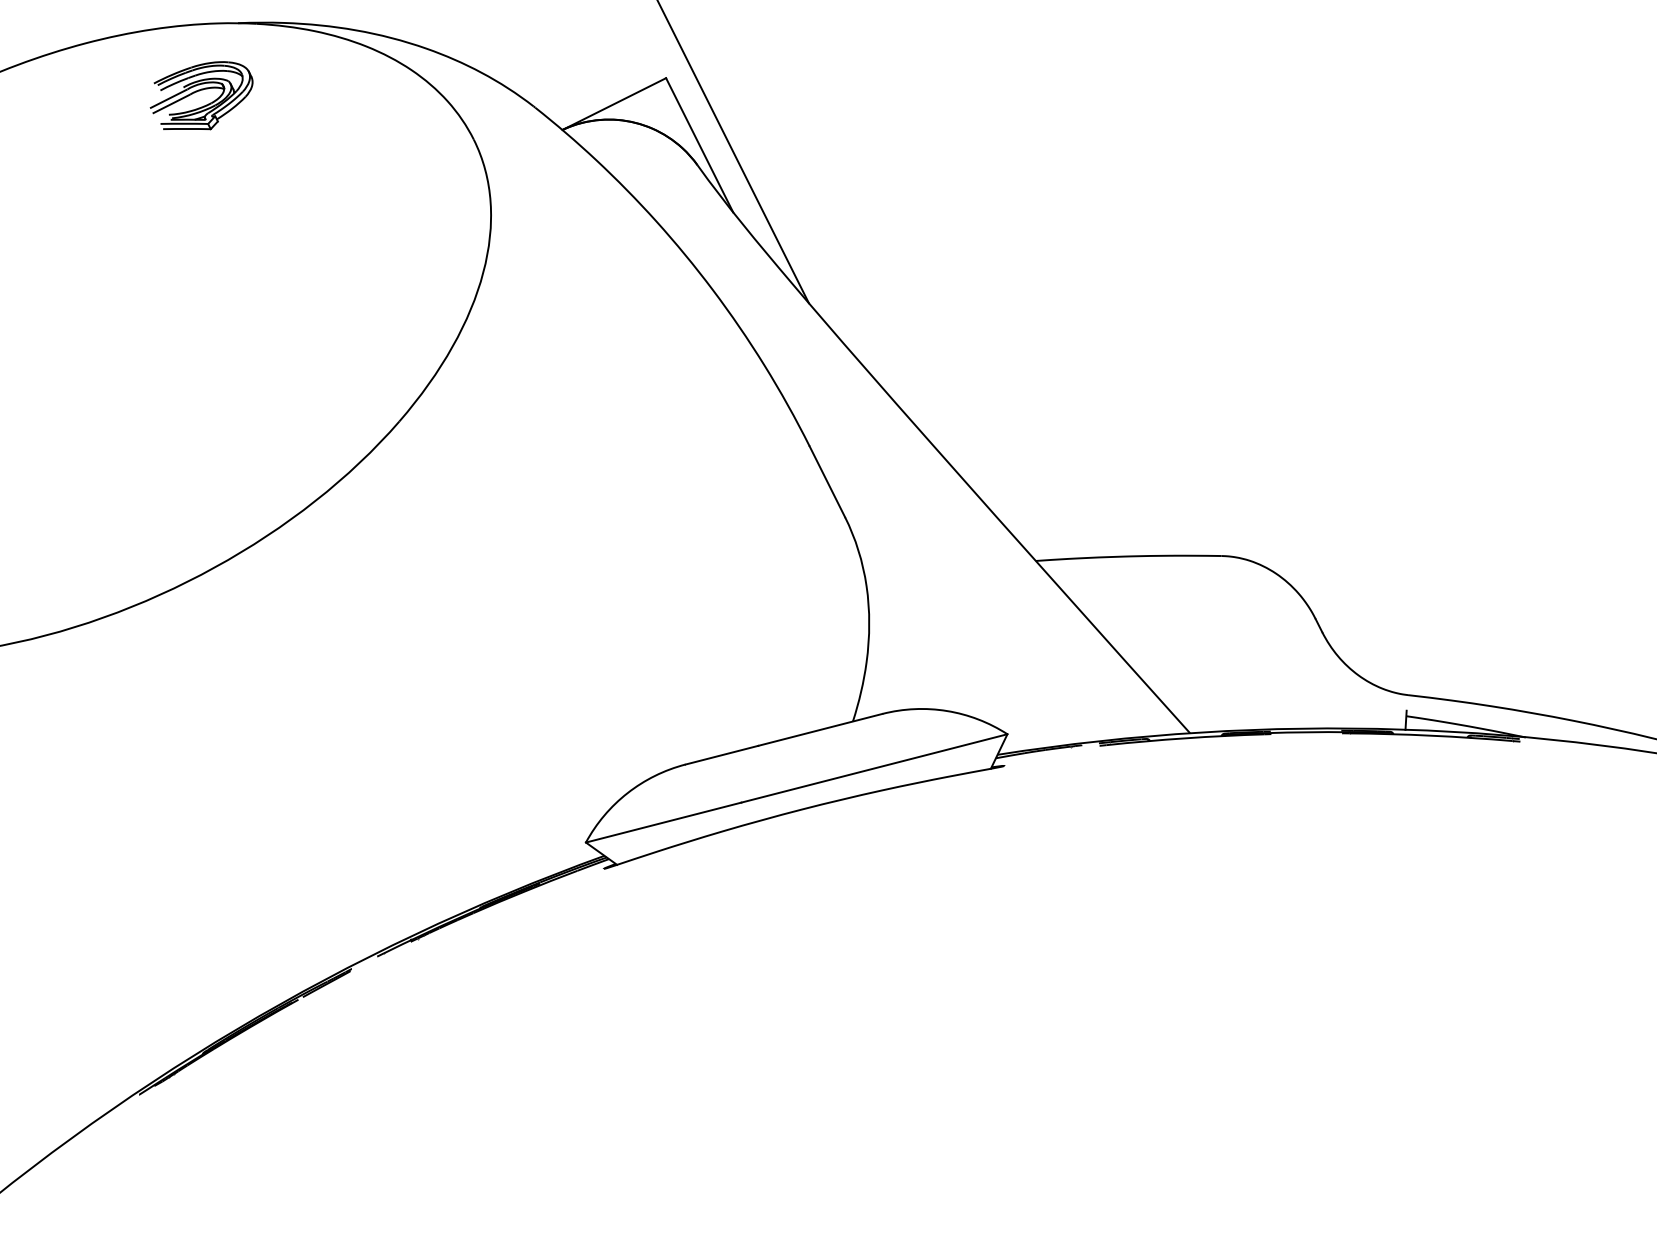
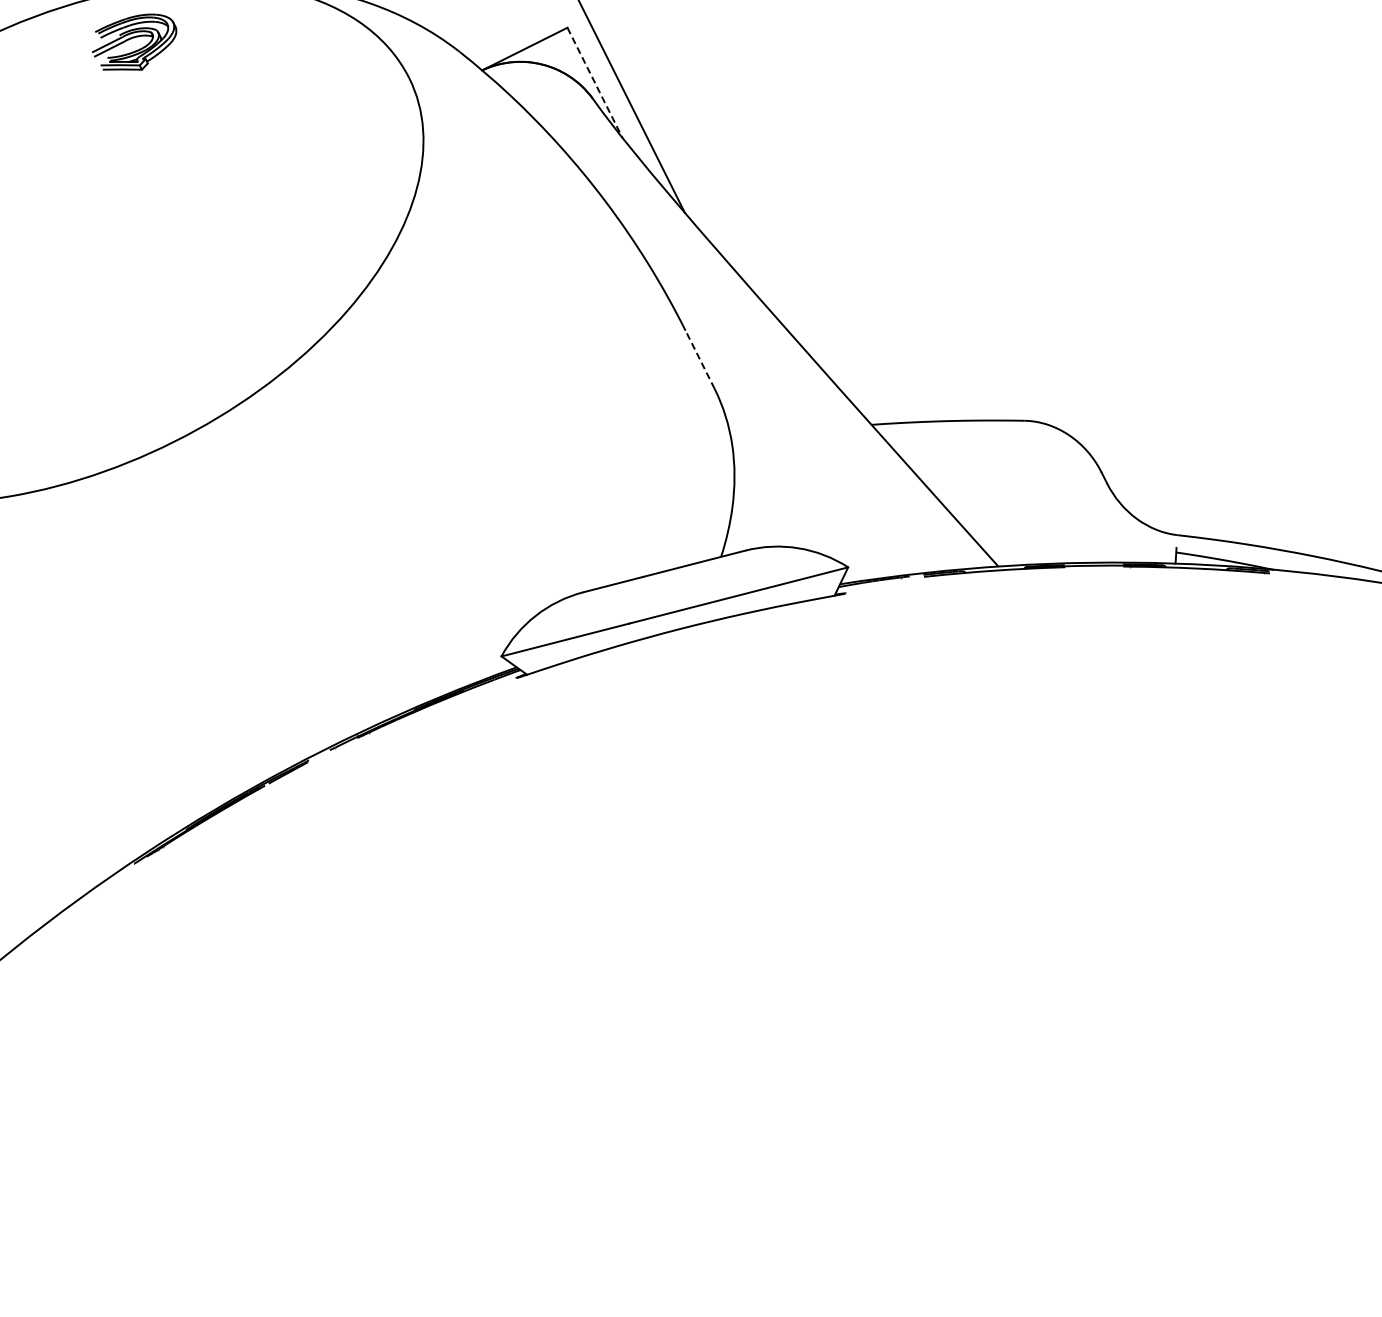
part: (201, 94) -> (134, 41), moved
line: (700, 144) -> (595, 82), solid -> dashed
line: (827, 481) -> (700, 359), solid -> dashed

